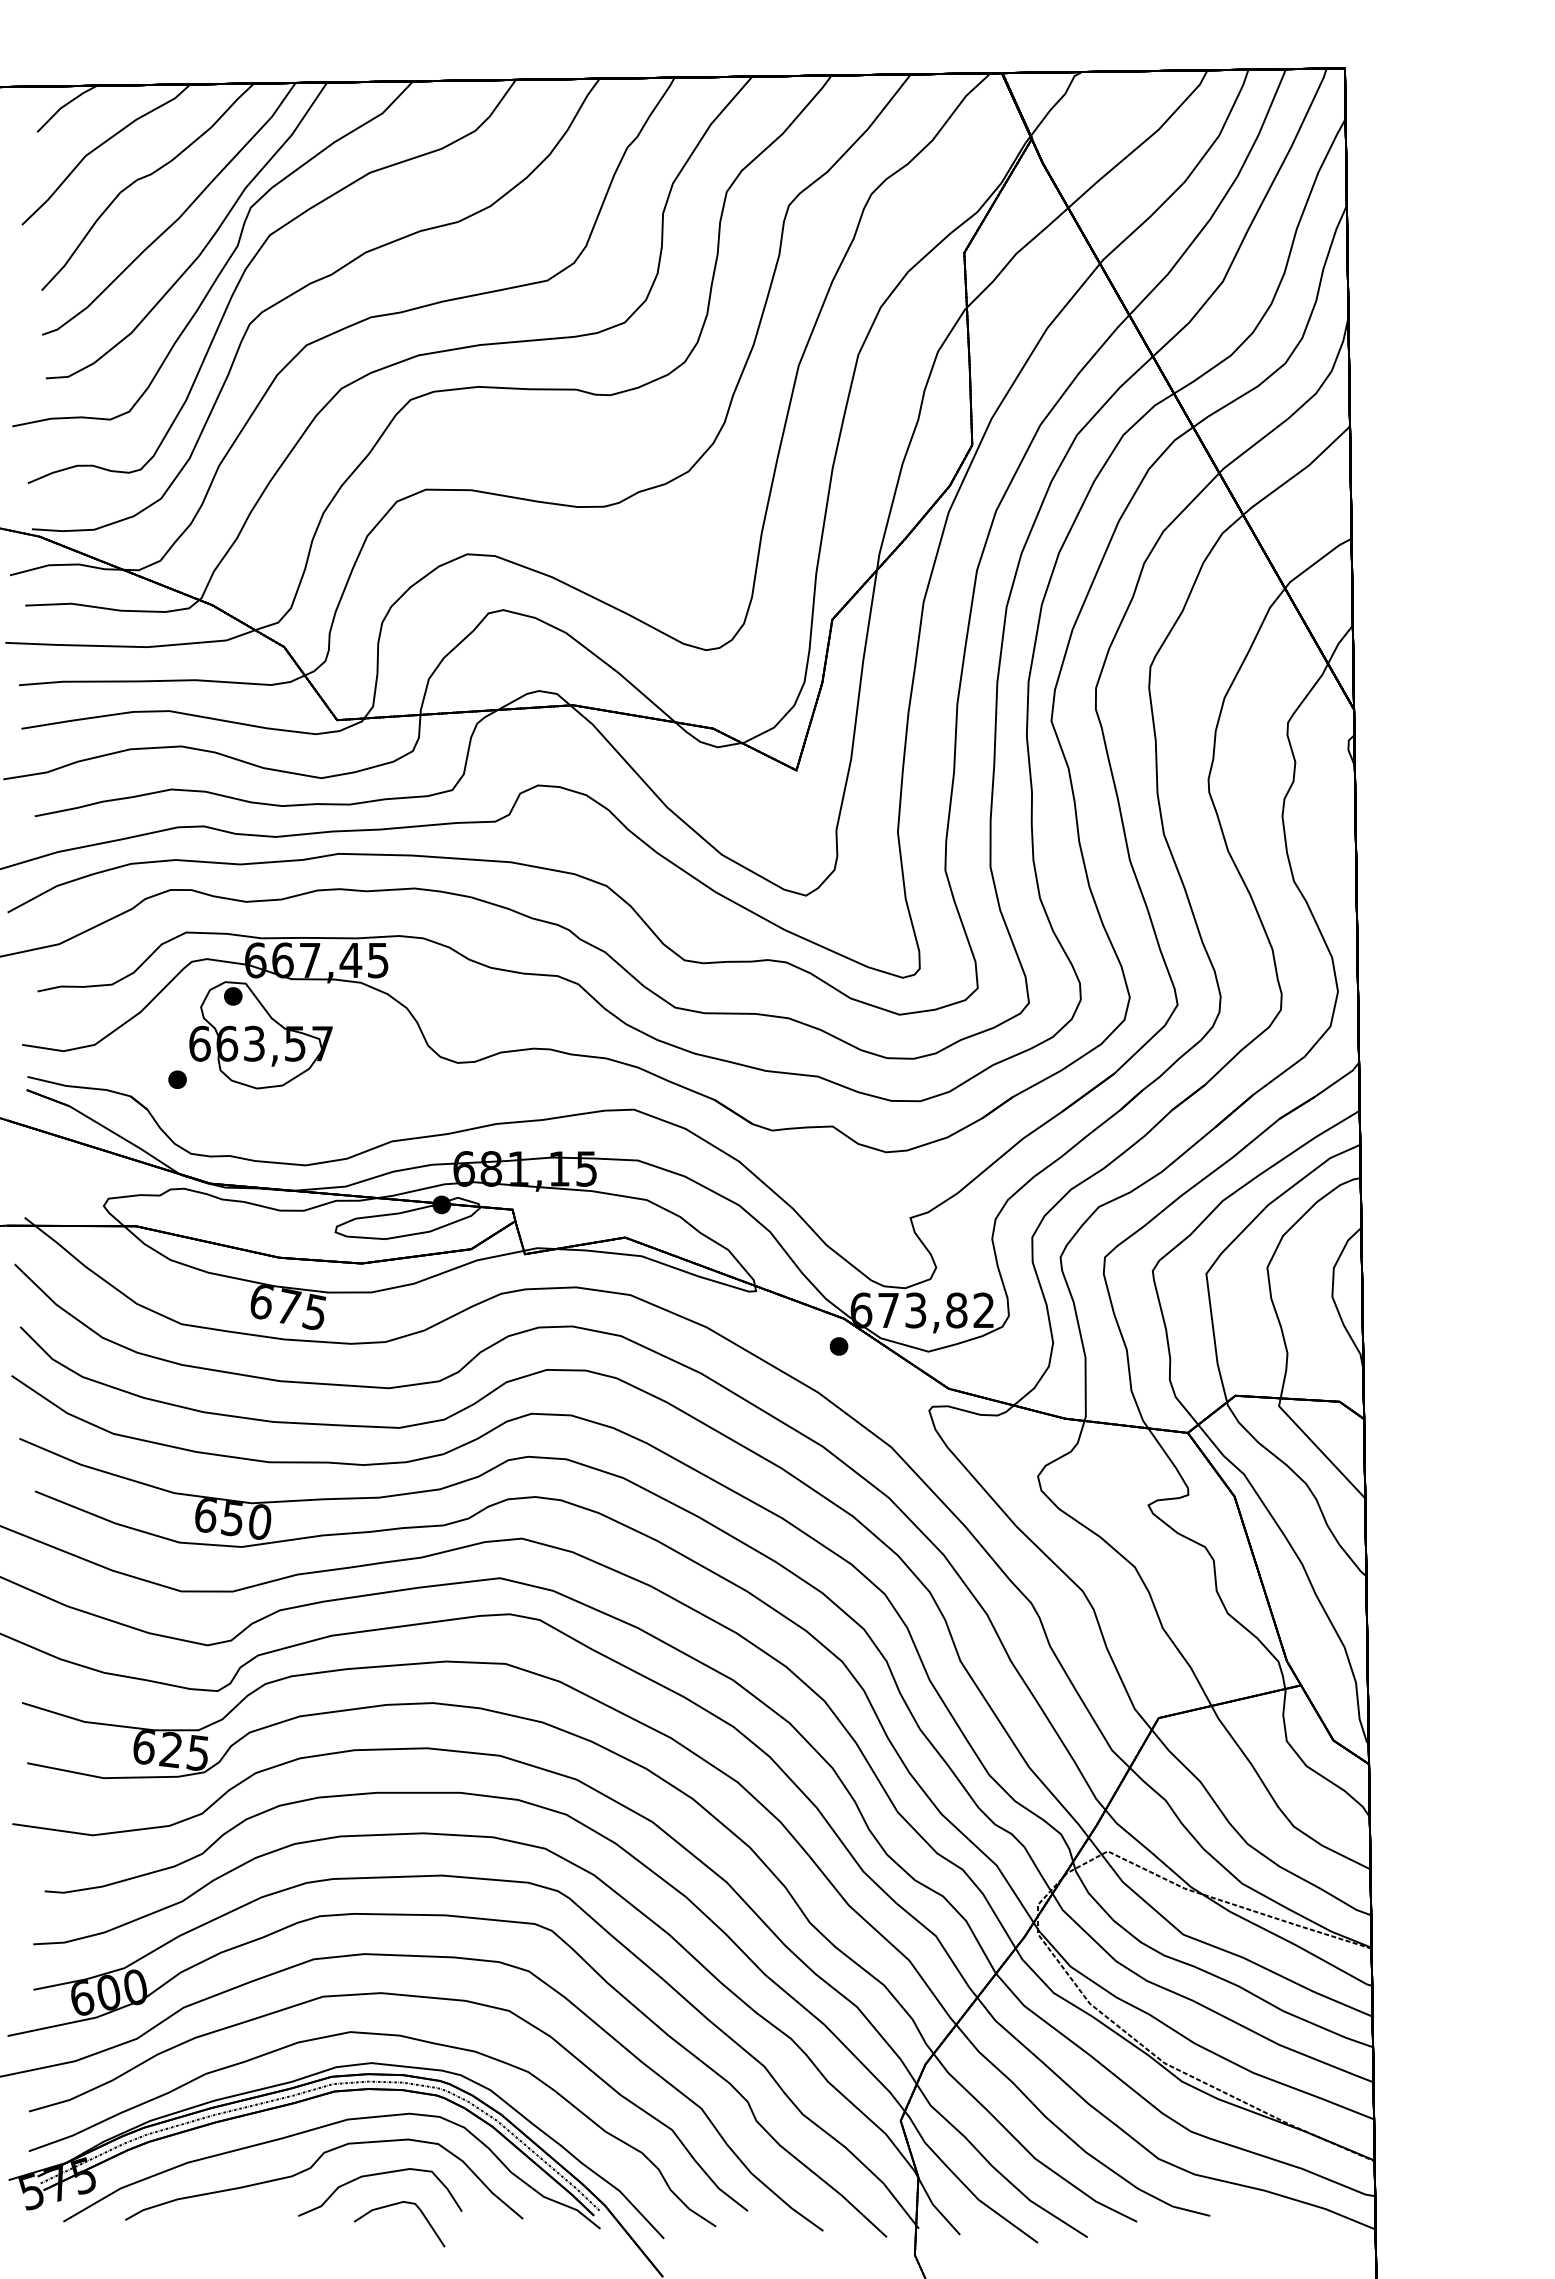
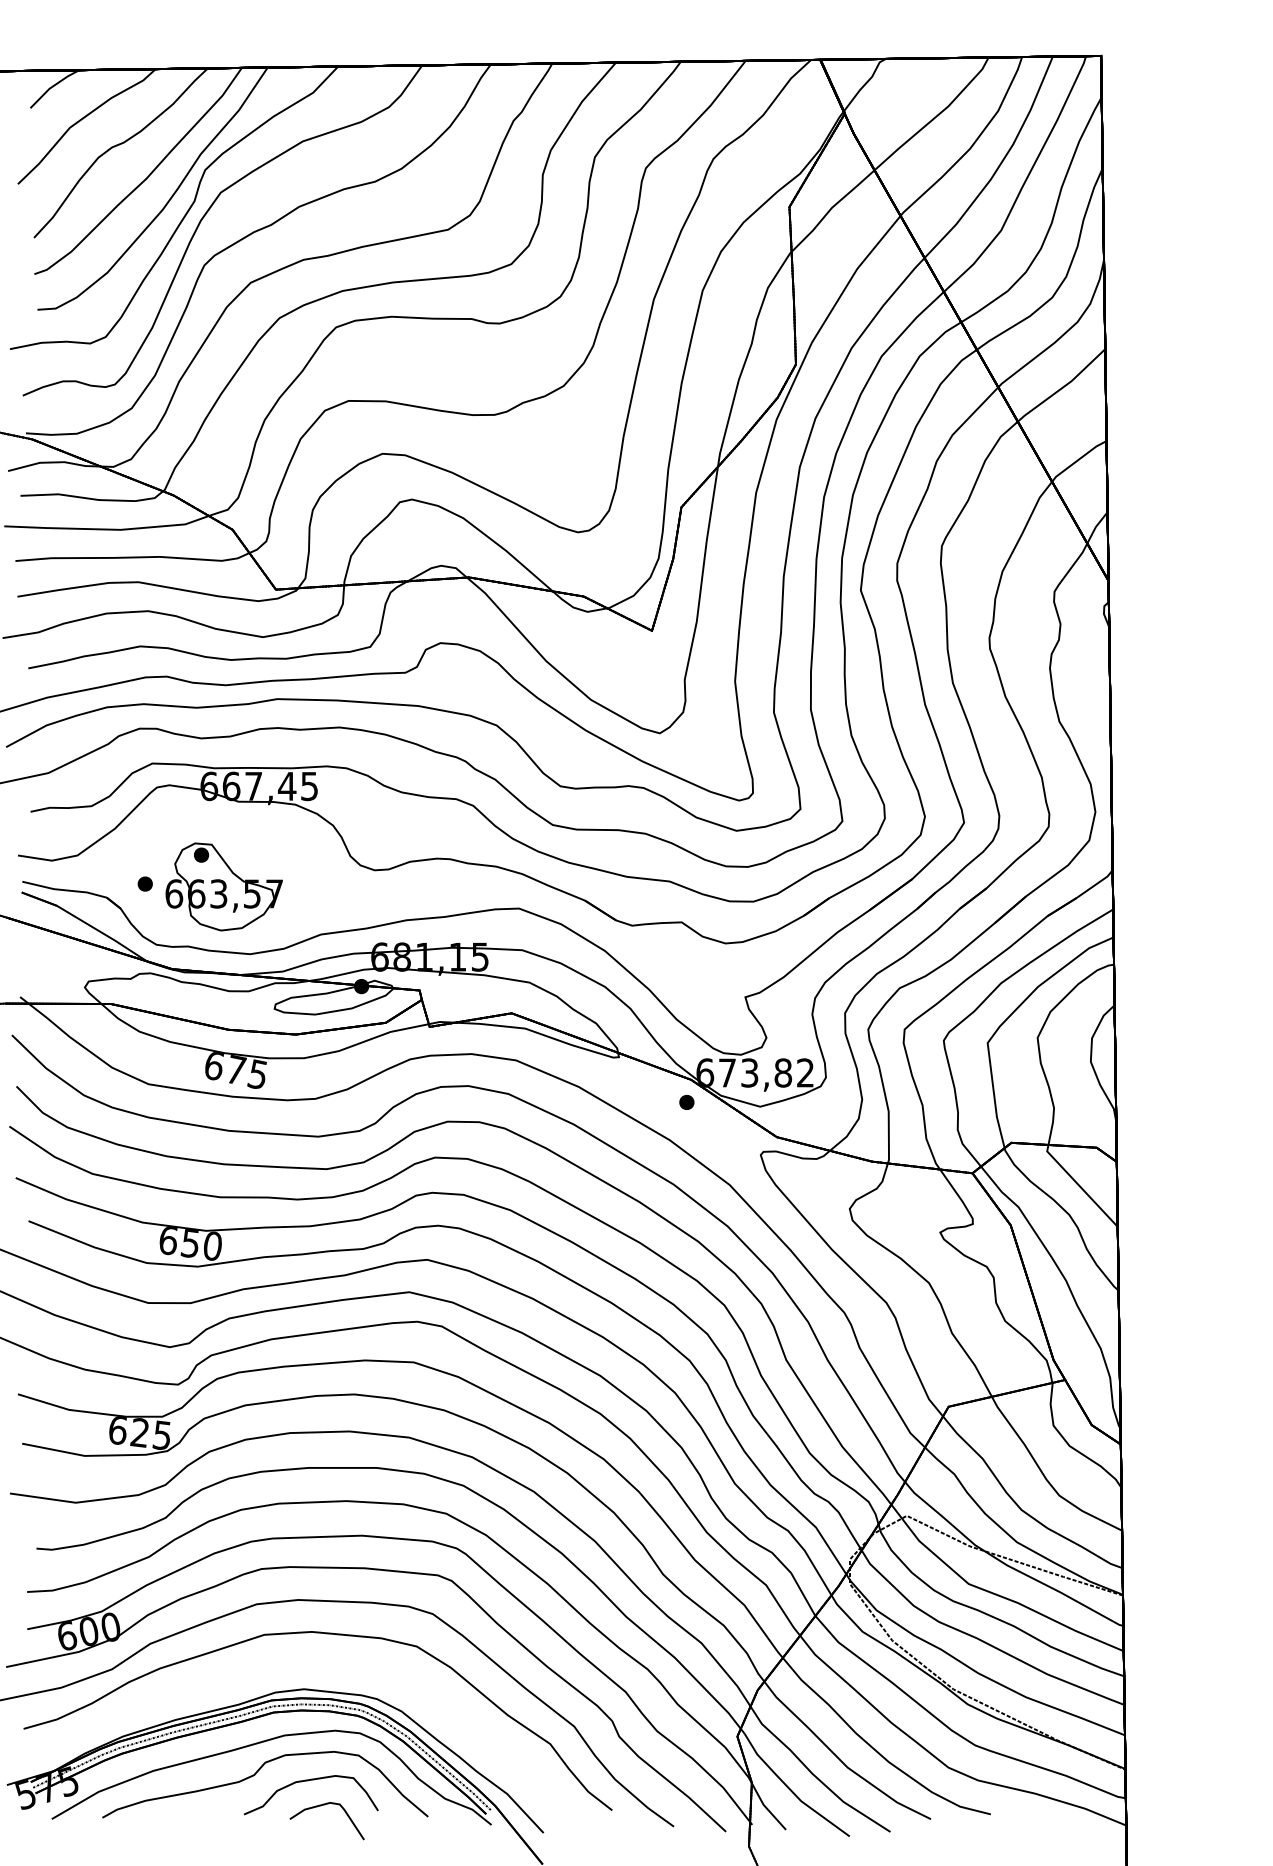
part: (260, 1035) -> (223, 887), moved
part: (380, 2035) -> (311, 1666), removed

